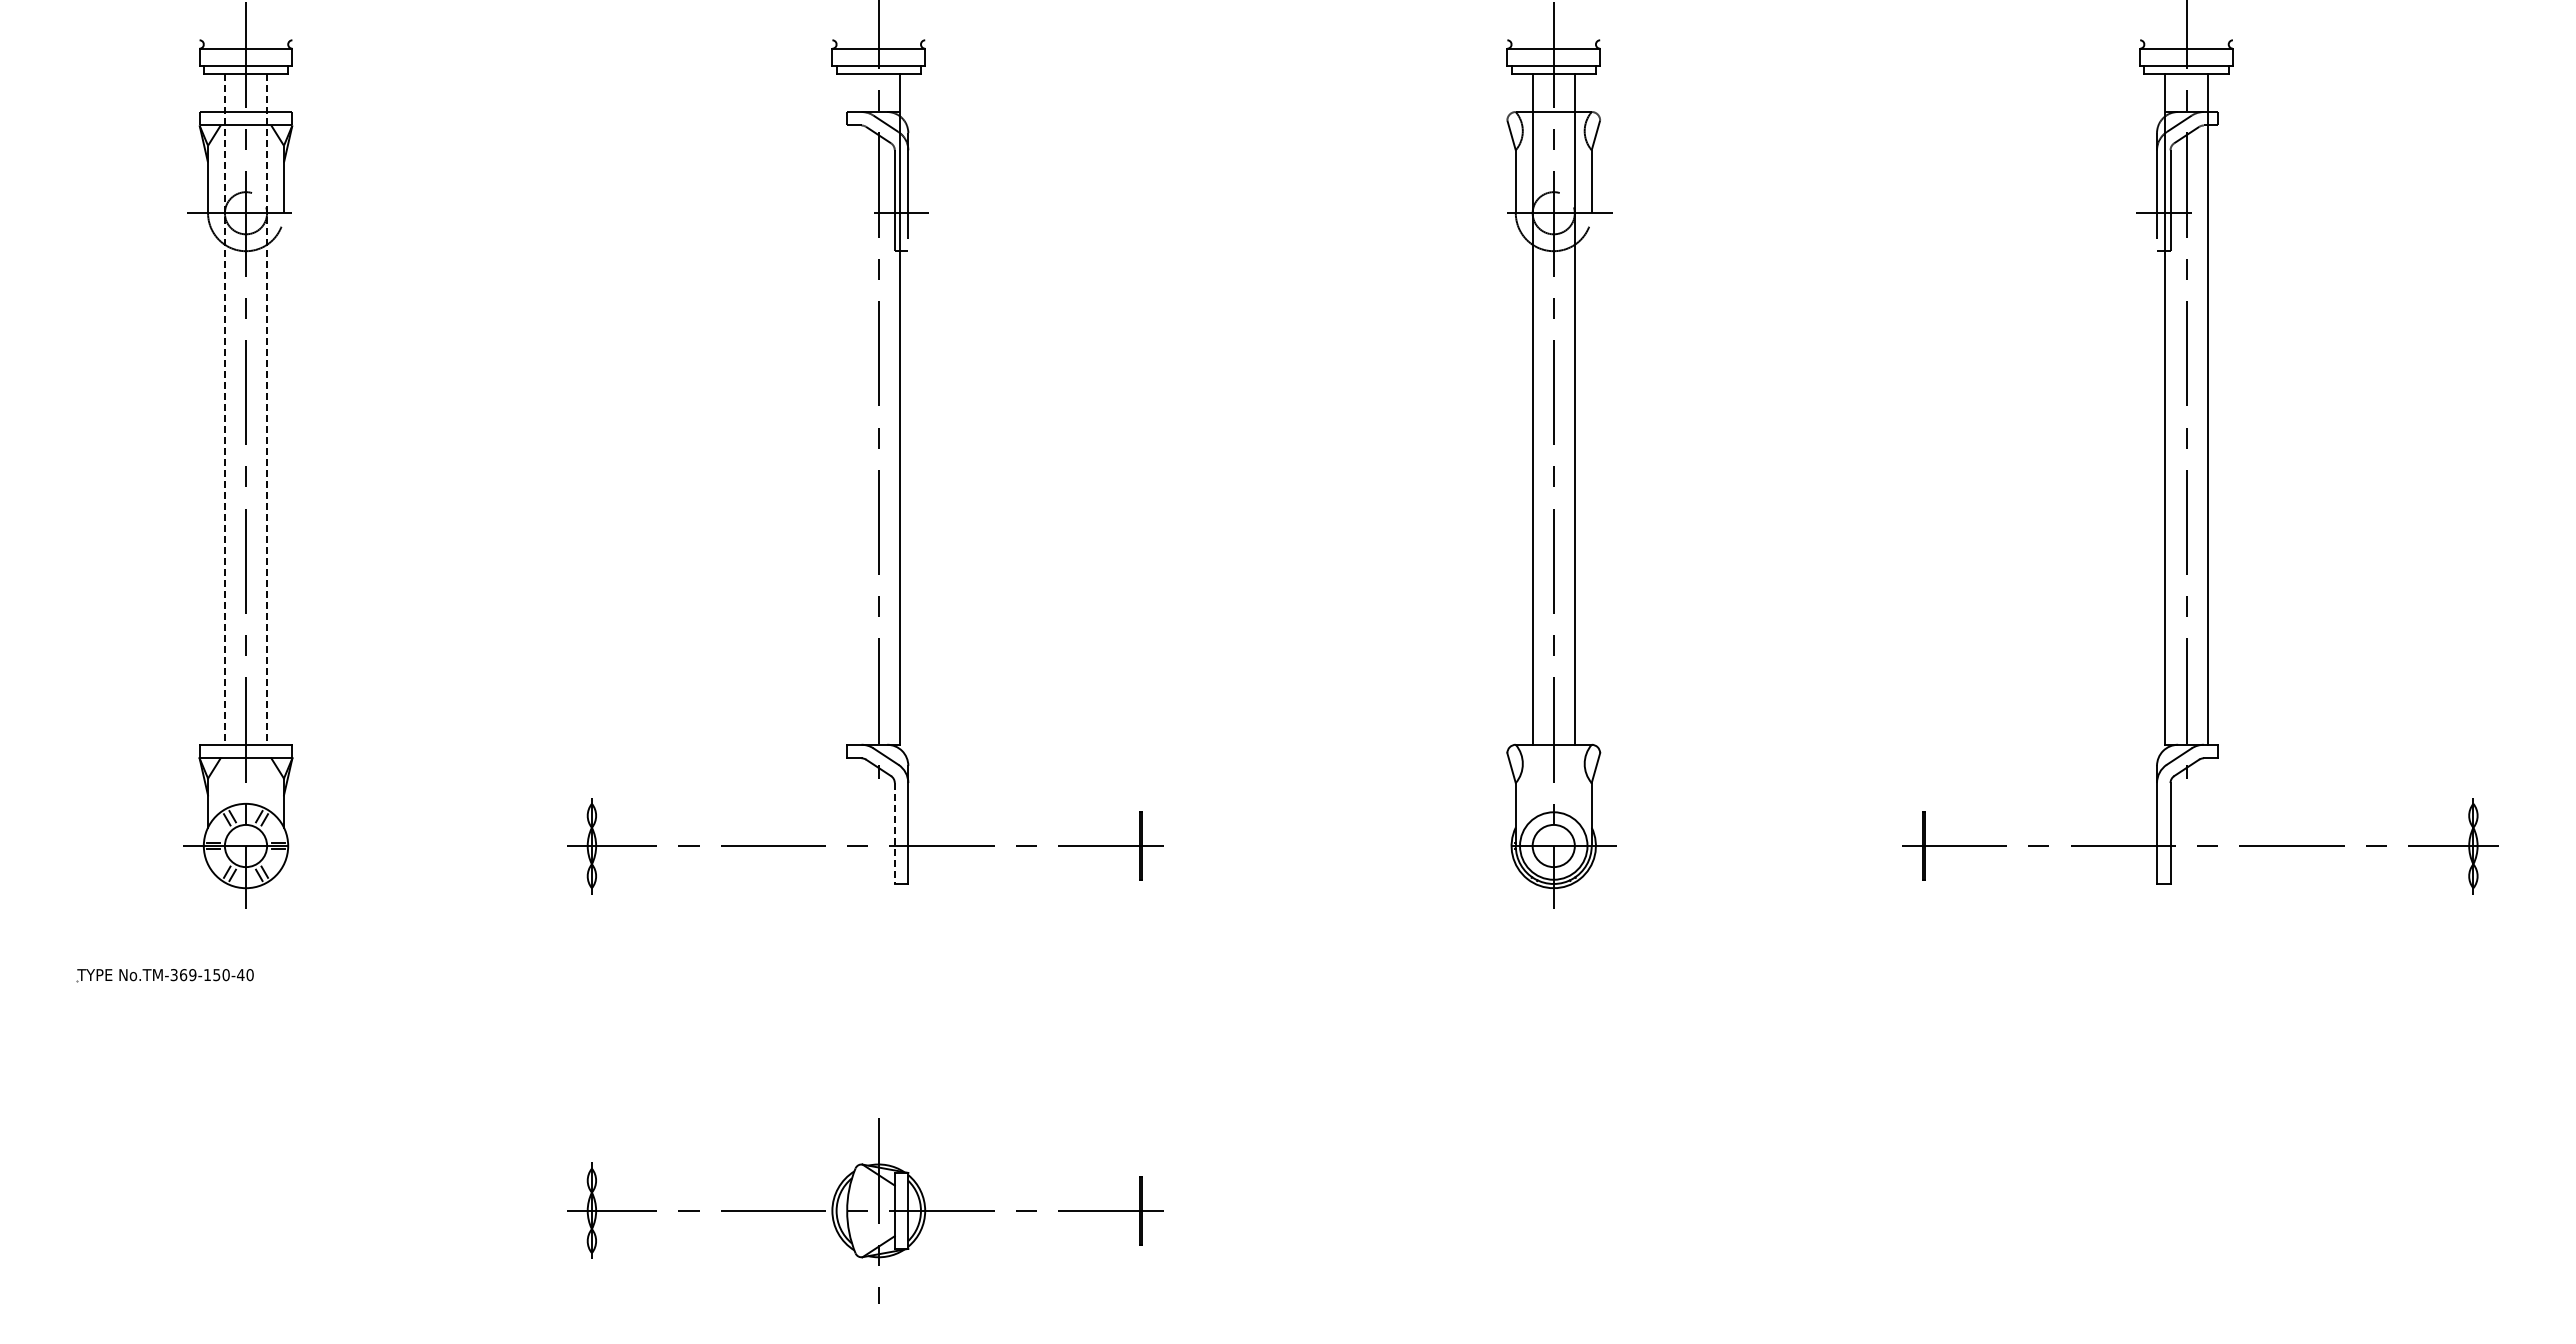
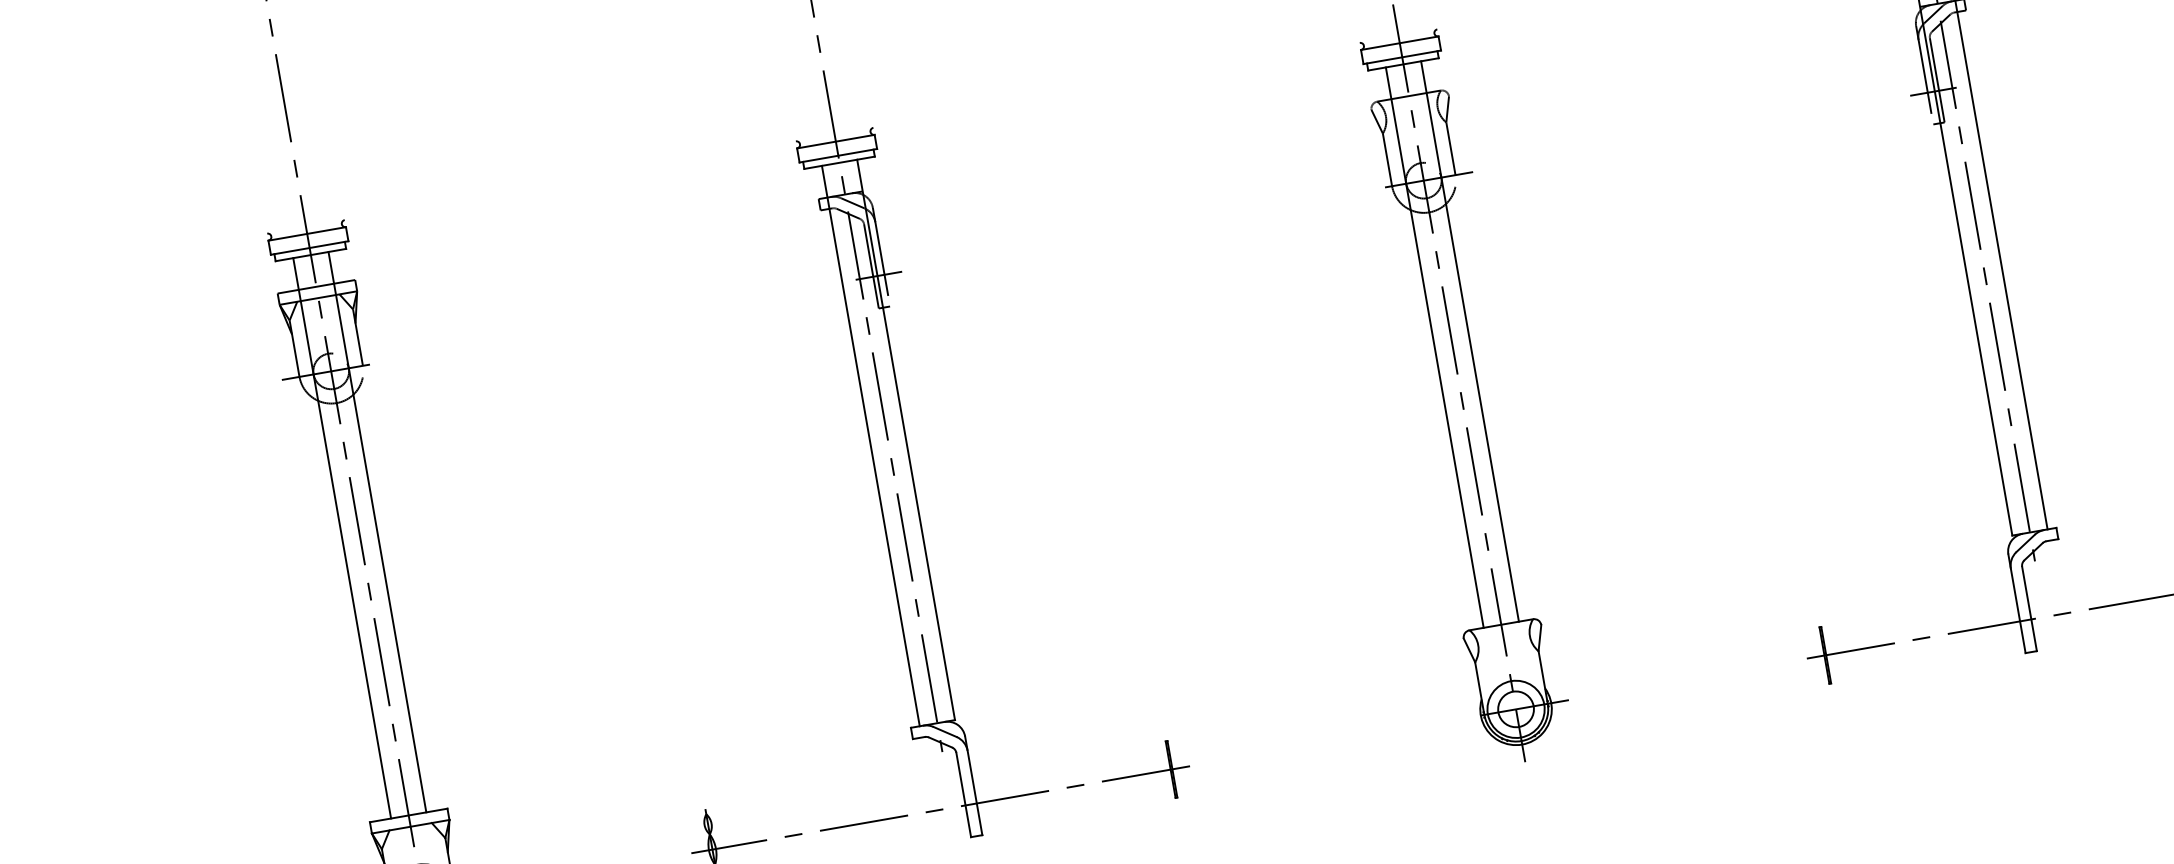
line: (224, 409) -> (341, 538), dashed -> solid
line: (267, 409) -> (377, 532), dashed -> solid
line: (857, 409) -> (870, 446), added
line: (894, 834) -> (963, 795), dashed -> solid

